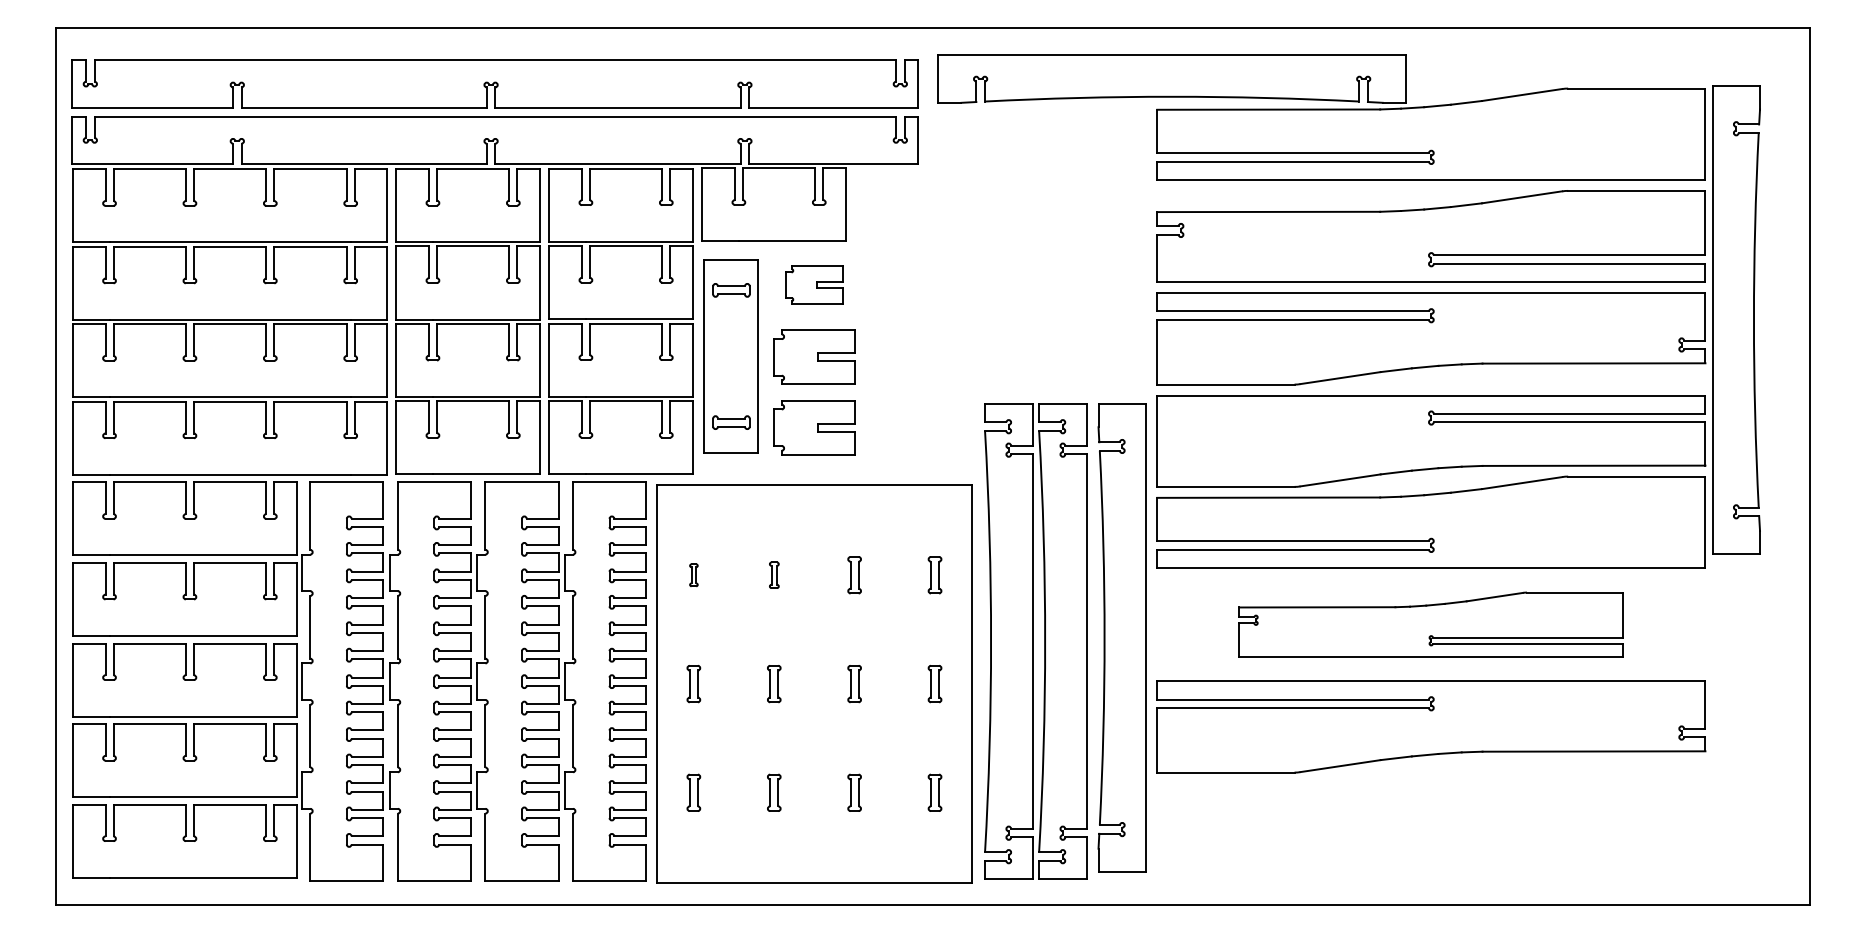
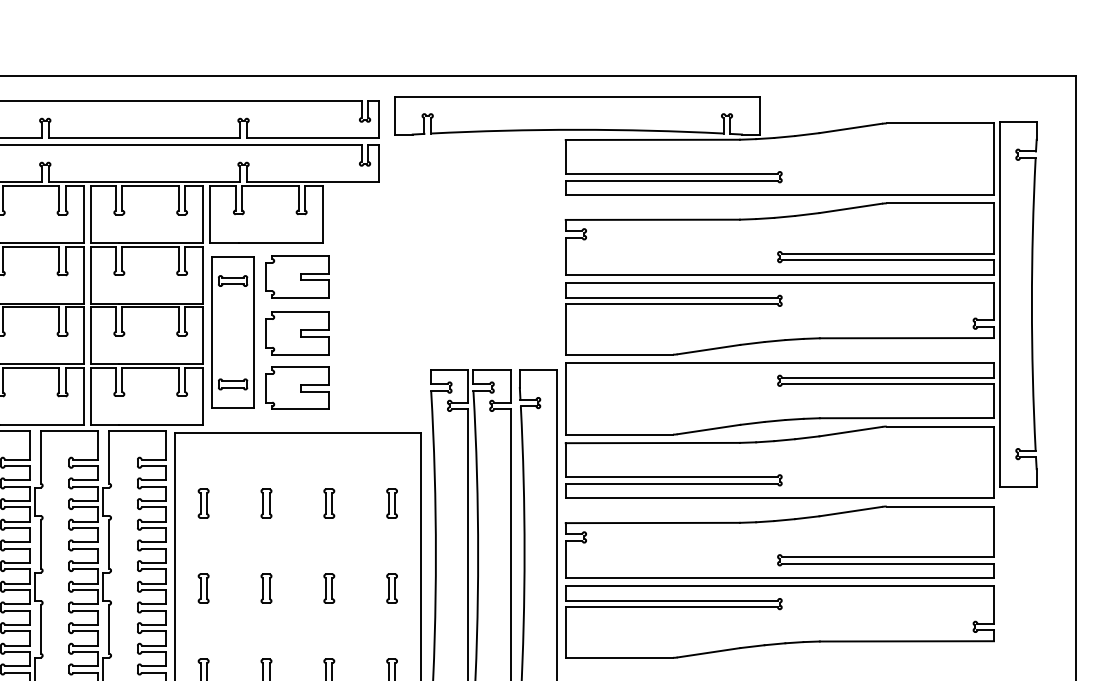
part: (814, 284) -> (297, 276), size x1.43
part: (693, 575) -> (203, 503), size x1.67
part: (774, 575) -> (266, 503), size x1.43
part: (1430, 624) -> (779, 542), size x1.43

